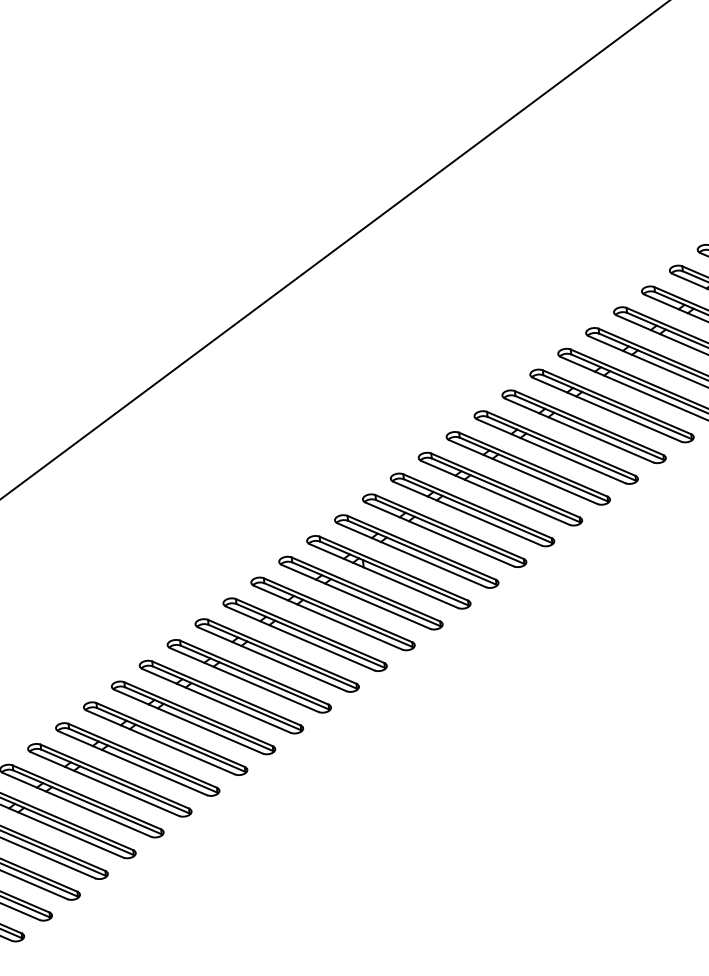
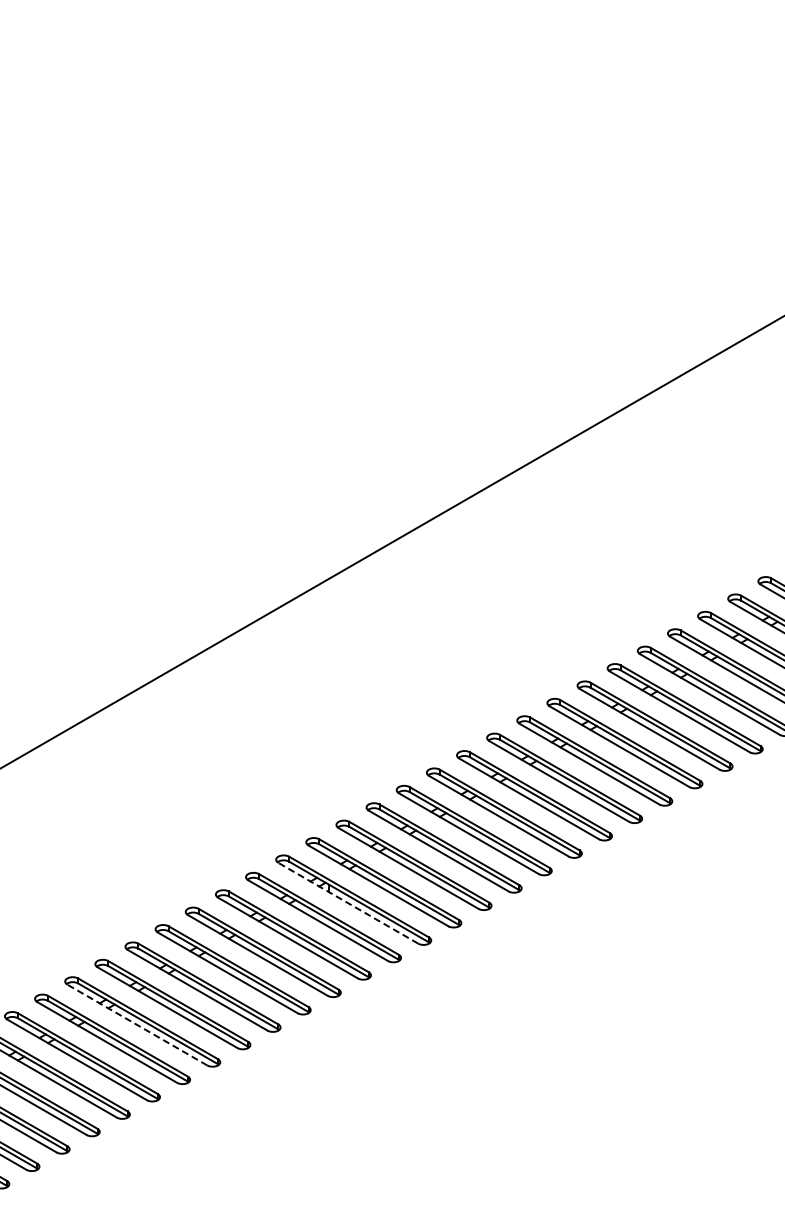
line: (384, 576) -> (348, 903), solid -> dashed
line: (188, 722) -> (137, 1025), solid -> dashed

